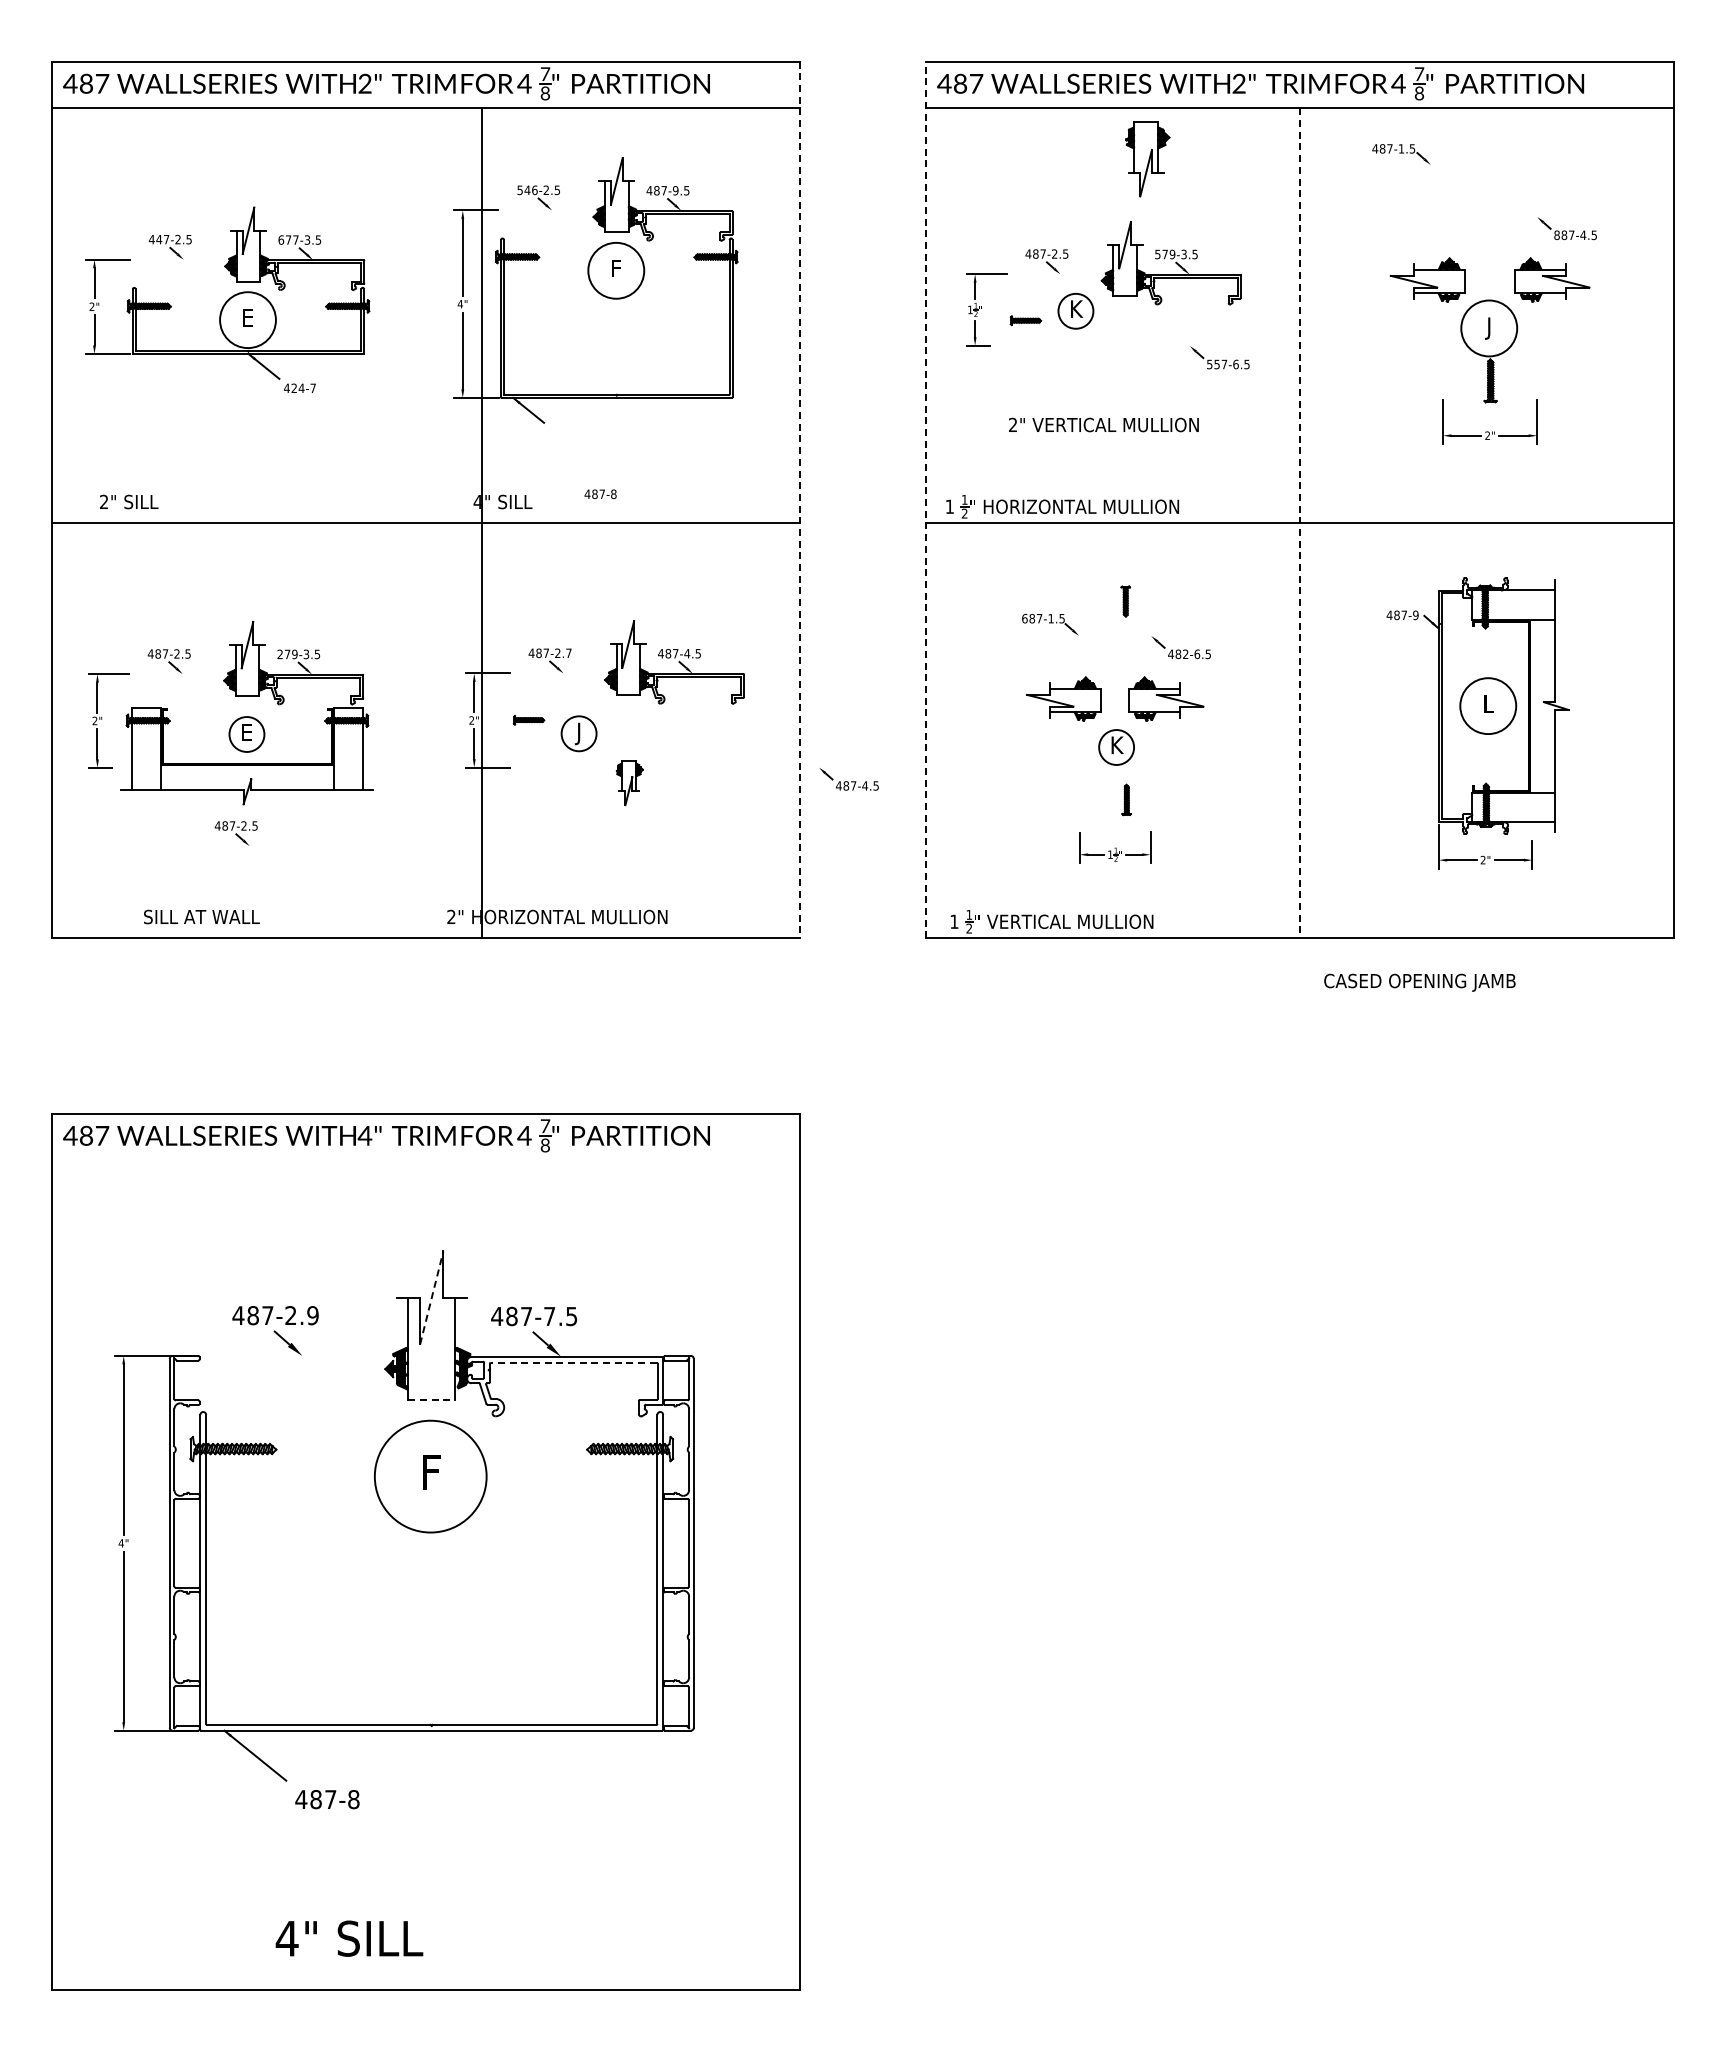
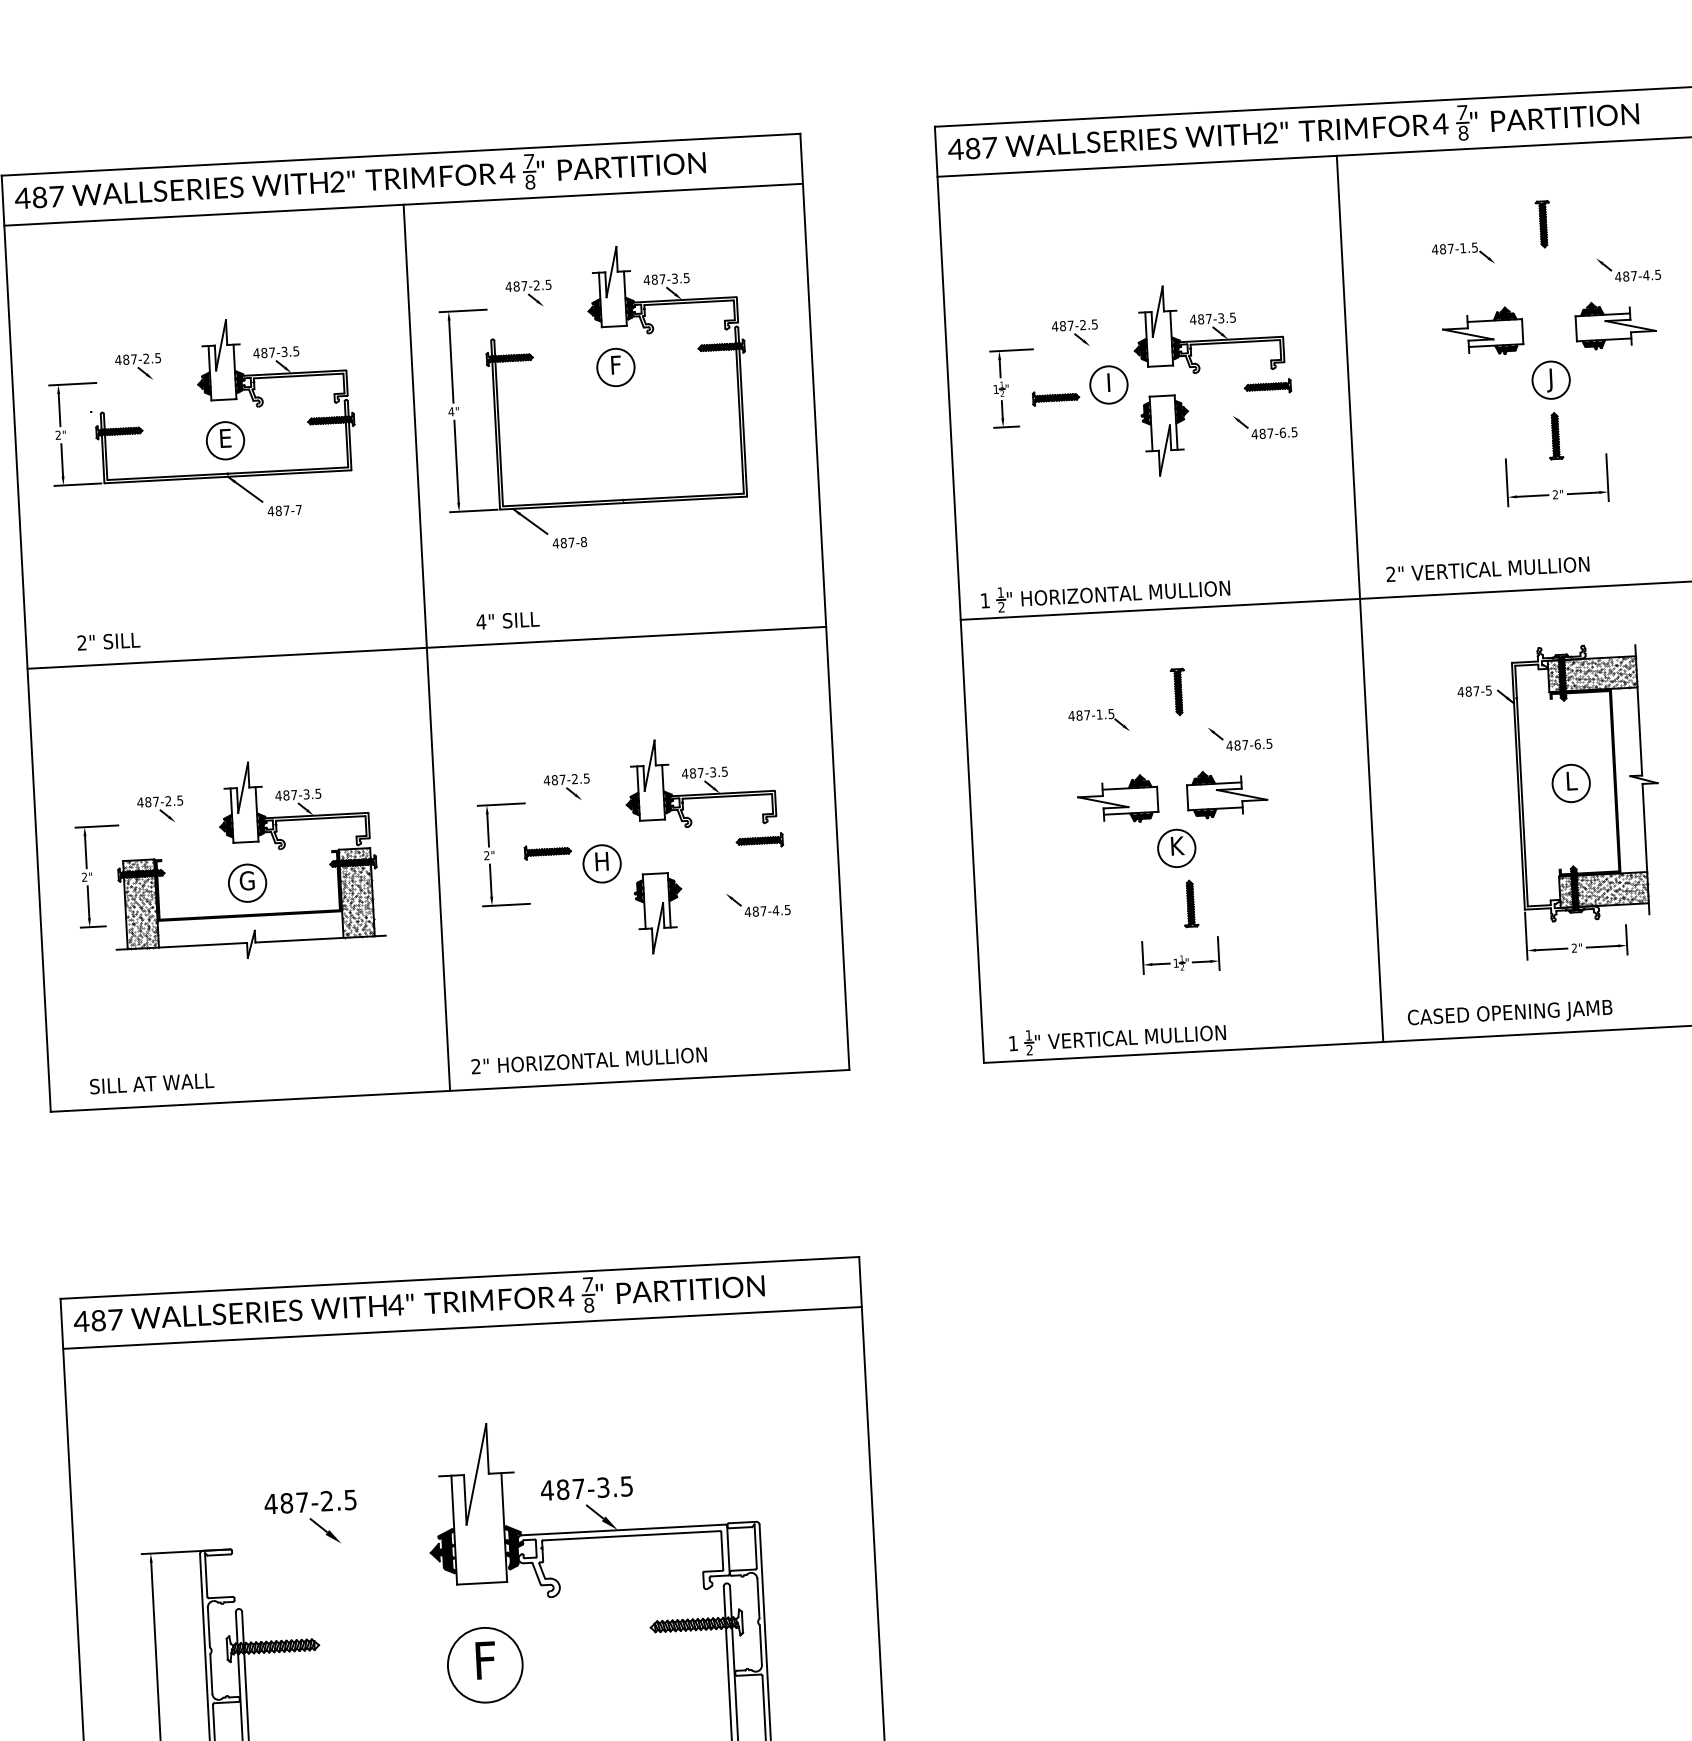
part: (1401, 154) -> (1463, 254), moved
part: (1147, 159) -> (1165, 435), moved
part: (1489, 182) -> (1543, 224), added
text: (527, 190) -> (516, 286), 546-2.5 -> 487-2.5
text: (675, 190) -> (674, 278), 487-9.5 -> 487-3.5
text: (1556, 235) -> (1617, 277), 887-4.5 -> 487-4.5
text: (159, 239) -> (126, 359), 447-2.5 -> 487-2.5
text: (284, 239) -> (259, 352), 677-3.5 -> 487-3.5
text: (1164, 254) -> (1200, 319), 579-3.5 -> 487-3.5
circle: (615, 270) -> (615, 367), size x0.62
text: (1077, 308) -> (1110, 381), K -> I
circle: (247, 319) -> (224, 440), size x0.62
part: (1025, 320) -> (1055, 397), size x1.43
part: (1223, 320) -> (1267, 386), added
circle: (1488, 328) -> (1550, 380), size x0.62
text: (1212, 364) -> (1257, 434), 557-6.5 -> 487-6.5
text: (297, 388) -> (282, 510), 424-7 -> 487-7
text: (1103, 424) -> (1487, 568), moved
text: (600, 493) -> (569, 541), moved
line: (926, 499) -> (959, 594), dashed -> solid
line: (799, 500) -> (824, 602), dashed -> solid
line: (481, 523) -> (426, 647), moved
line: (1300, 523) -> (1360, 599), dashed -> solid
part: (1125, 601) -> (1178, 692), size x1.43
hatch: (1513, 604) -> (1592, 673), added
text: (1415, 614) -> (1488, 689), 487-9 -> 487-5
text: (1024, 618) -> (1071, 715), 687-1.5 -> 487-1.5
text: (568, 653) -> (586, 778), 487-2.7 -> 487-2.5
text: (687, 653) -> (713, 772), 487-4.5 -> 487-3.5
text: (1185, 653) -> (1245, 744), 482-6.5 -> 487-6.5
text: (287, 654) -> (286, 795), 279-3.5 -> 487-3.5
circle: (1487, 705) -> (1570, 782), size x0.62
part: (528, 720) -> (547, 852), size x1.43
part: (726, 720) -> (758, 841), added
text: (246, 732) -> (246, 881), E -> G
text: (578, 733) -> (601, 863), J -> H
hatch: (145, 748) -> (140, 903), added
hatch: (348, 748) -> (356, 892), added
part: (848, 779) -> (757, 904), moved
part: (629, 782) -> (658, 913), size x1.67
part: (1126, 799) -> (1190, 903), size x1.43
hatch: (1513, 806) -> (1603, 889), added
part: (235, 833) -> (240, 989), removed
text: (201, 916) -> (151, 1083), moved
text: (1419, 982) -> (1509, 1014), moved
line: (425, 1160) -> (462, 1328), added
line: (431, 1297) -> (476, 1473), dashed -> solid
text: (312, 1315) -> (350, 1499), 487-2.9 -> 487-2.5
text: (549, 1316) -> (603, 1487), 487-7.5 -> 487-3.5
line: (573, 1362) -> (631, 1535), dashed -> solid
line: (432, 1399) -> (482, 1582), dashed -> solid
circle: (430, 1476) -> (485, 1665), size x0.62

